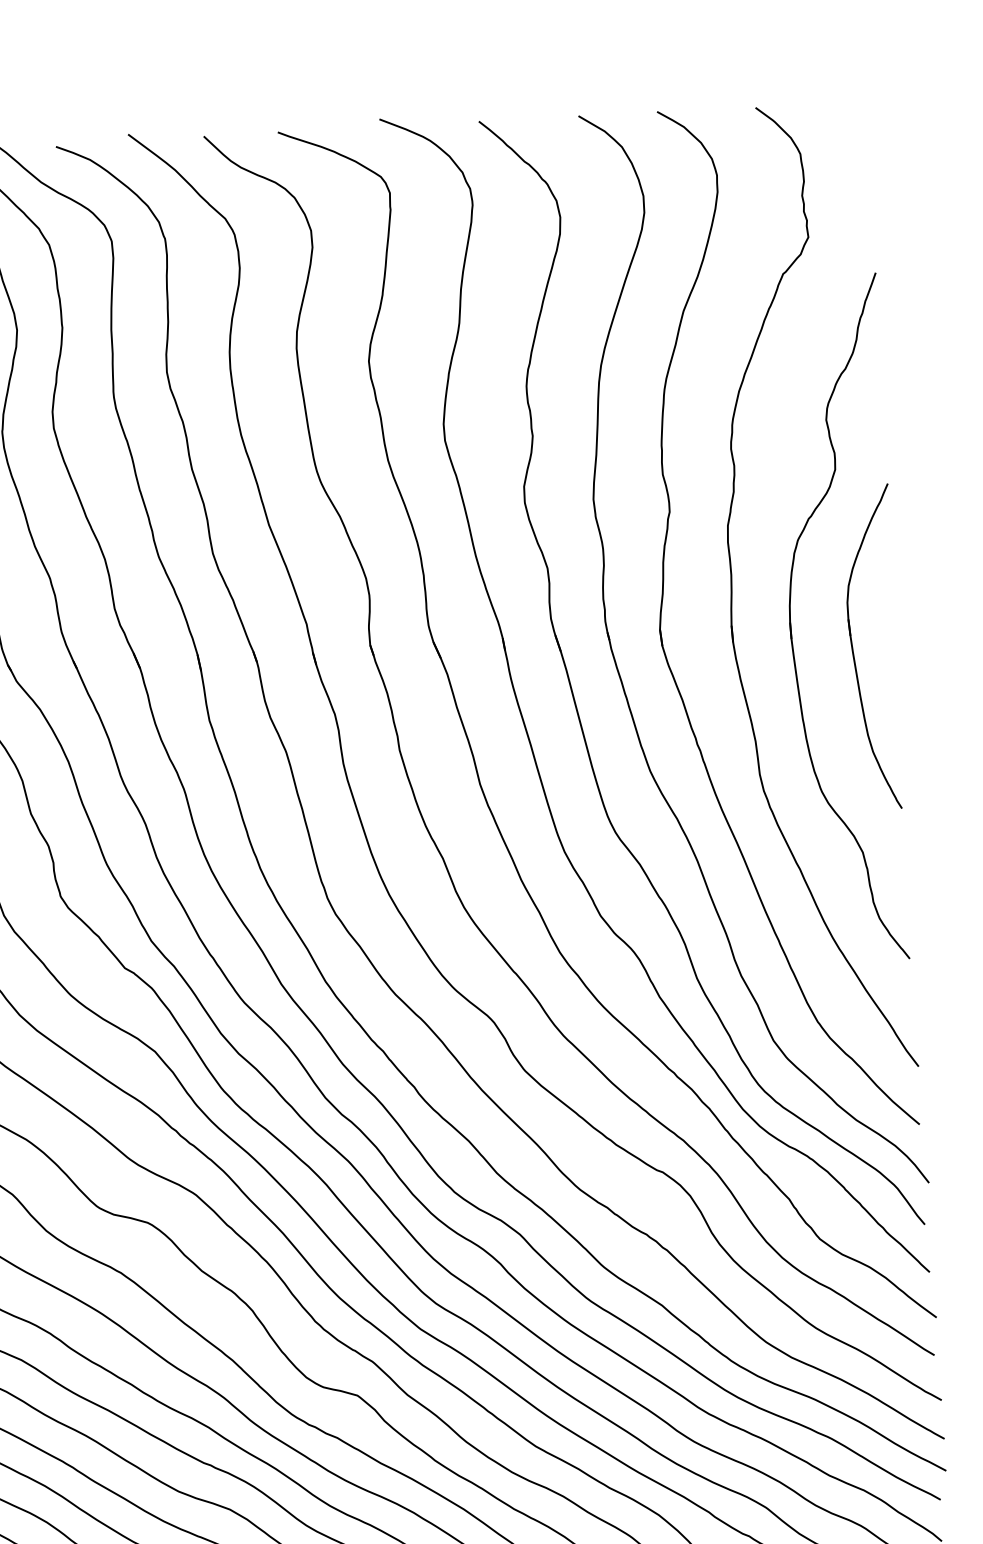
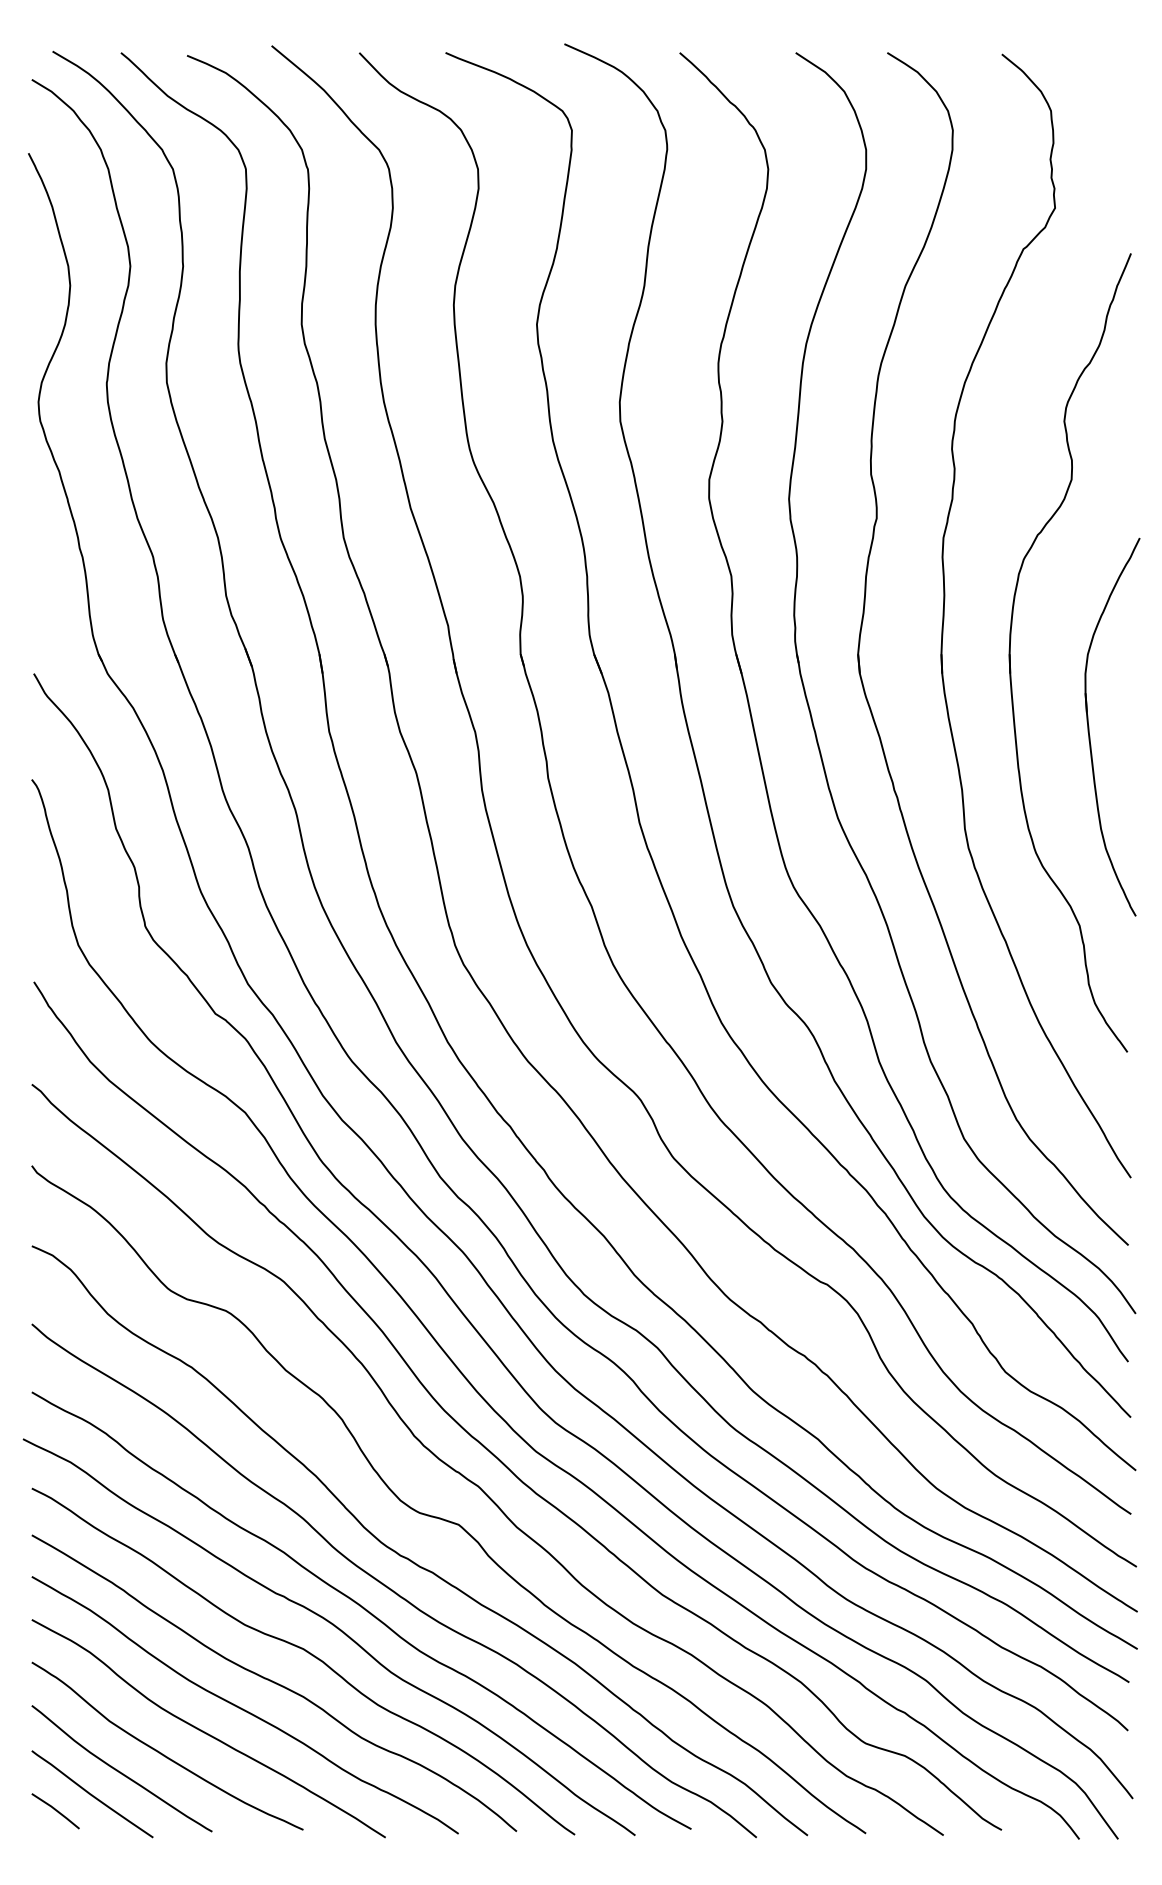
part: (853, 647) -> (1089, 726), moved

